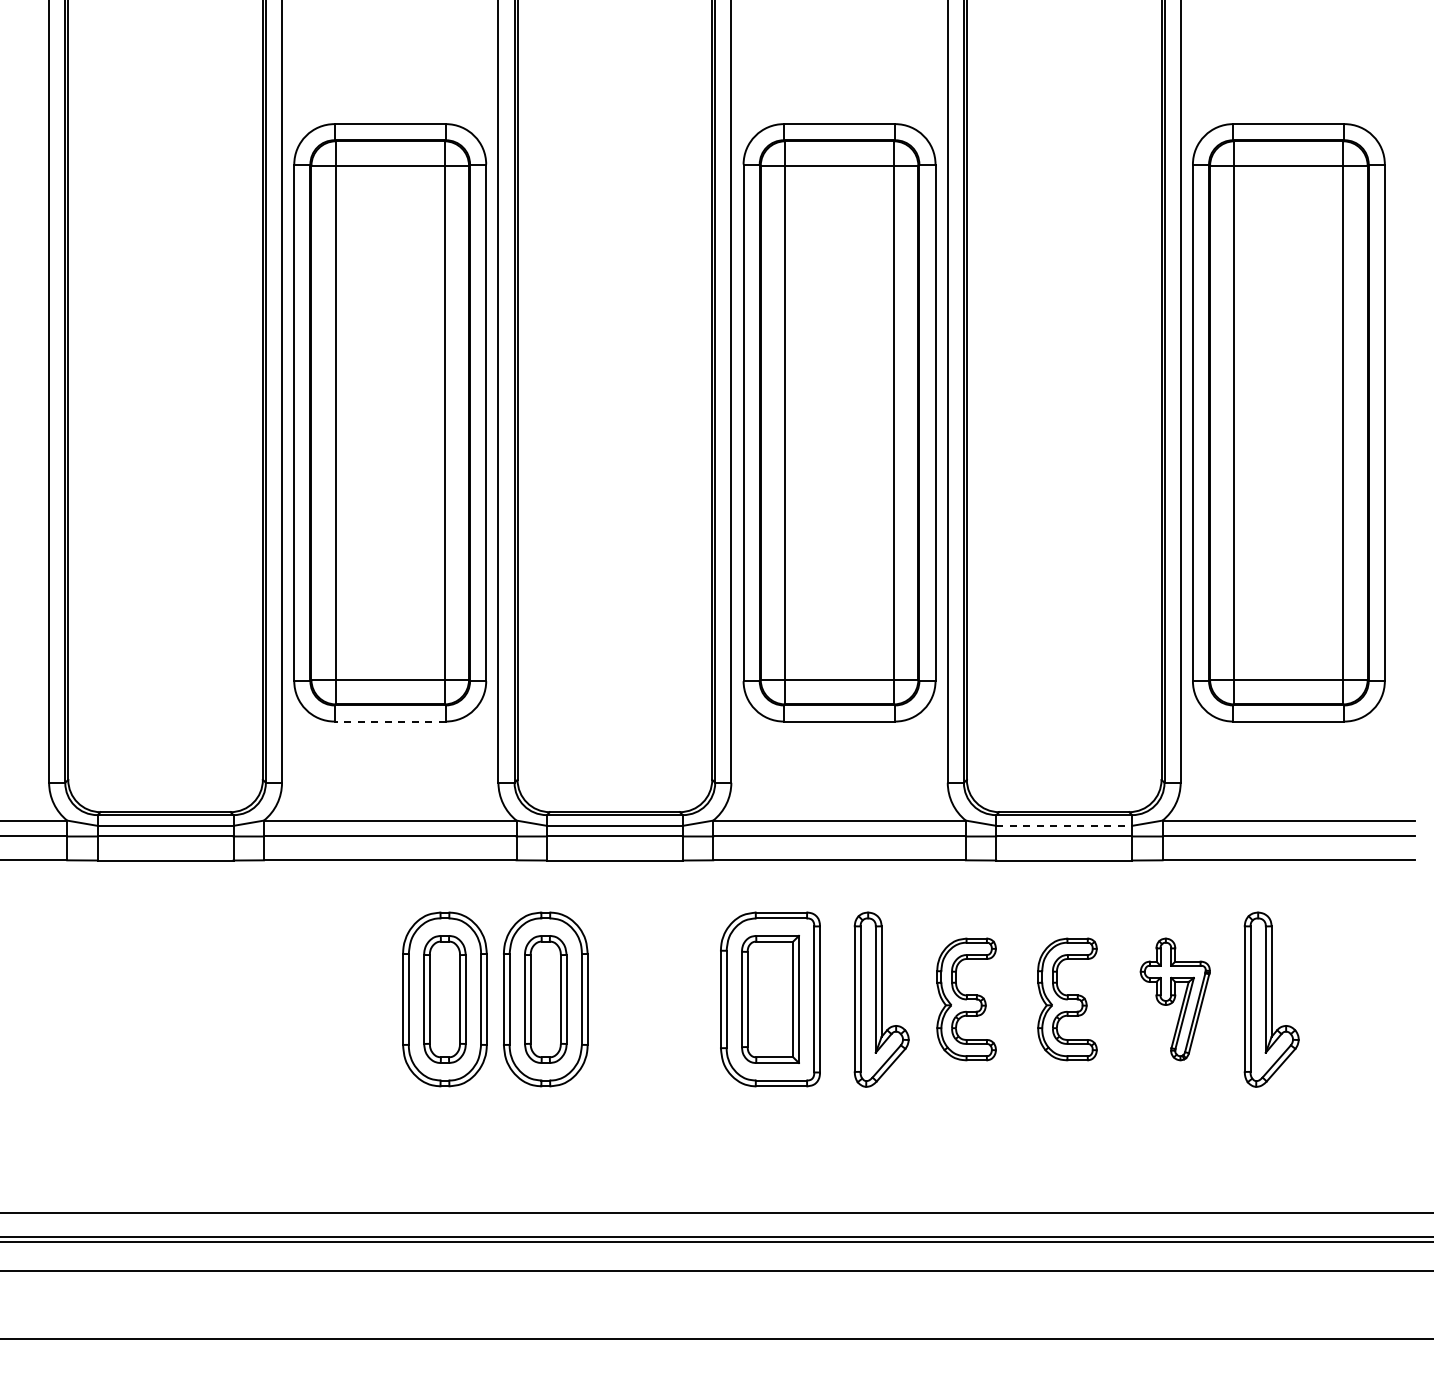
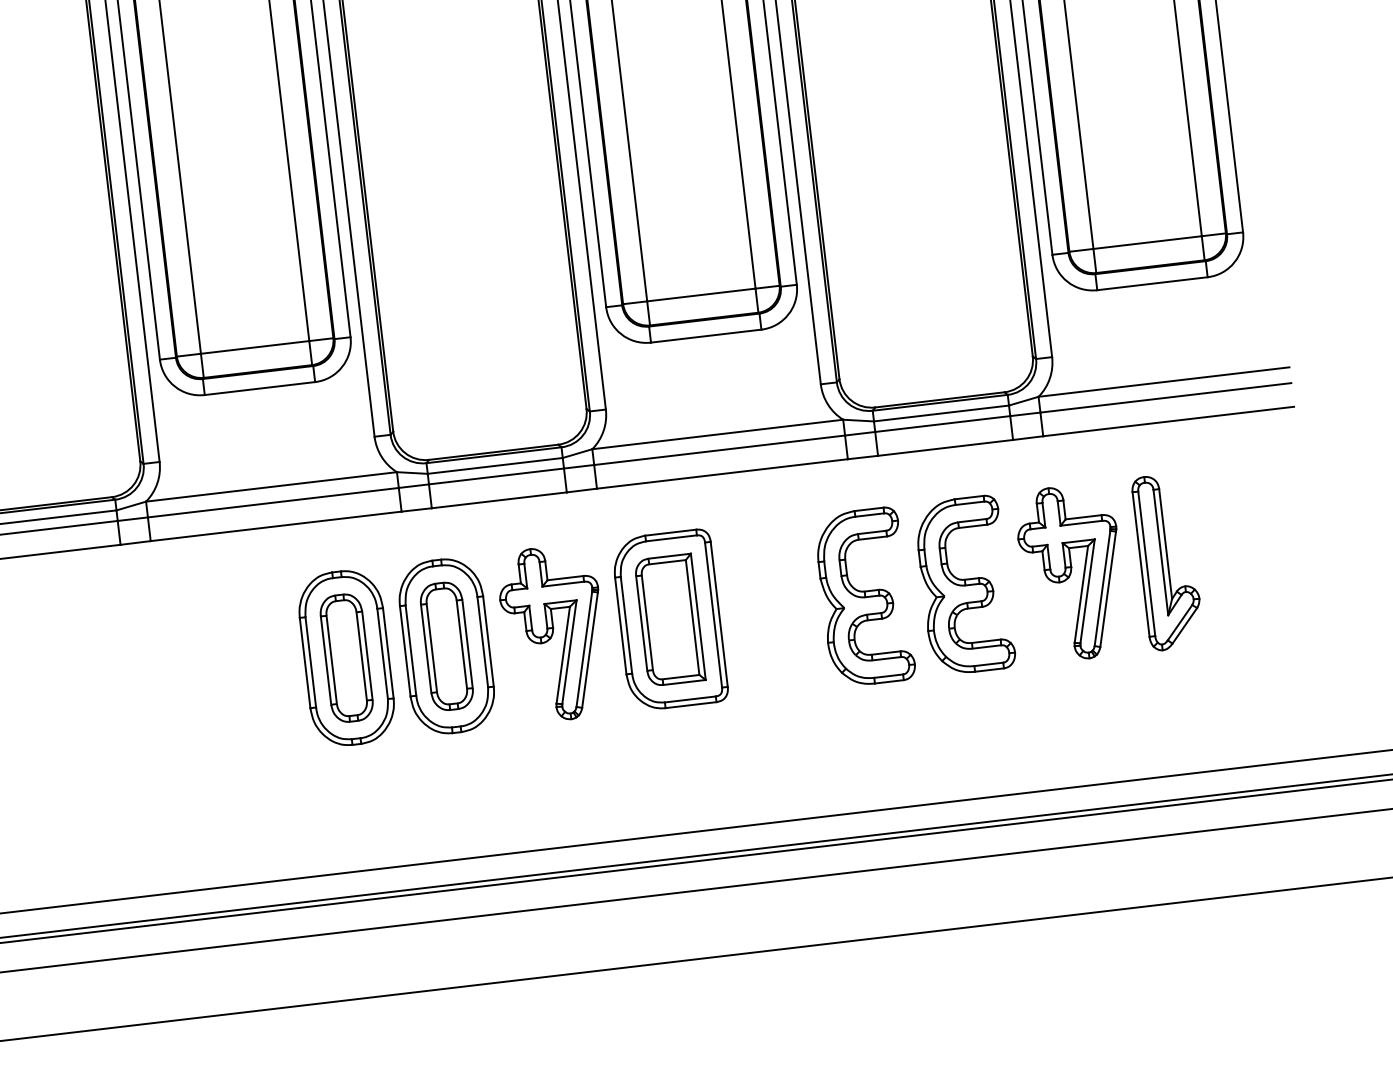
line: (390, 721) -> (260, 388), dashed -> solid
line: (1064, 825) -> (941, 413), dashed -> solid
part: (653, 999) -> (553, 633), added
part: (881, 999) -> (780, 607), removed
part: (966, 999) -> (864, 597), size x1.43
part: (1067, 999) -> (965, 585), size x1.43
part: (1175, 999) -> (1072, 572), size x1.43

